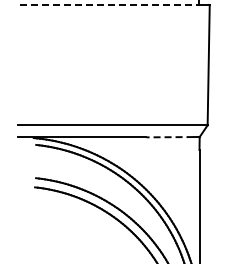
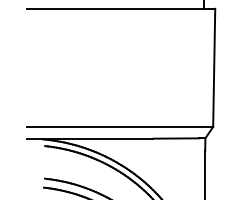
line: (110, 4) -> (117, 8), dashed -> solid
line: (170, 137) -> (176, 138), dashed -> solid

